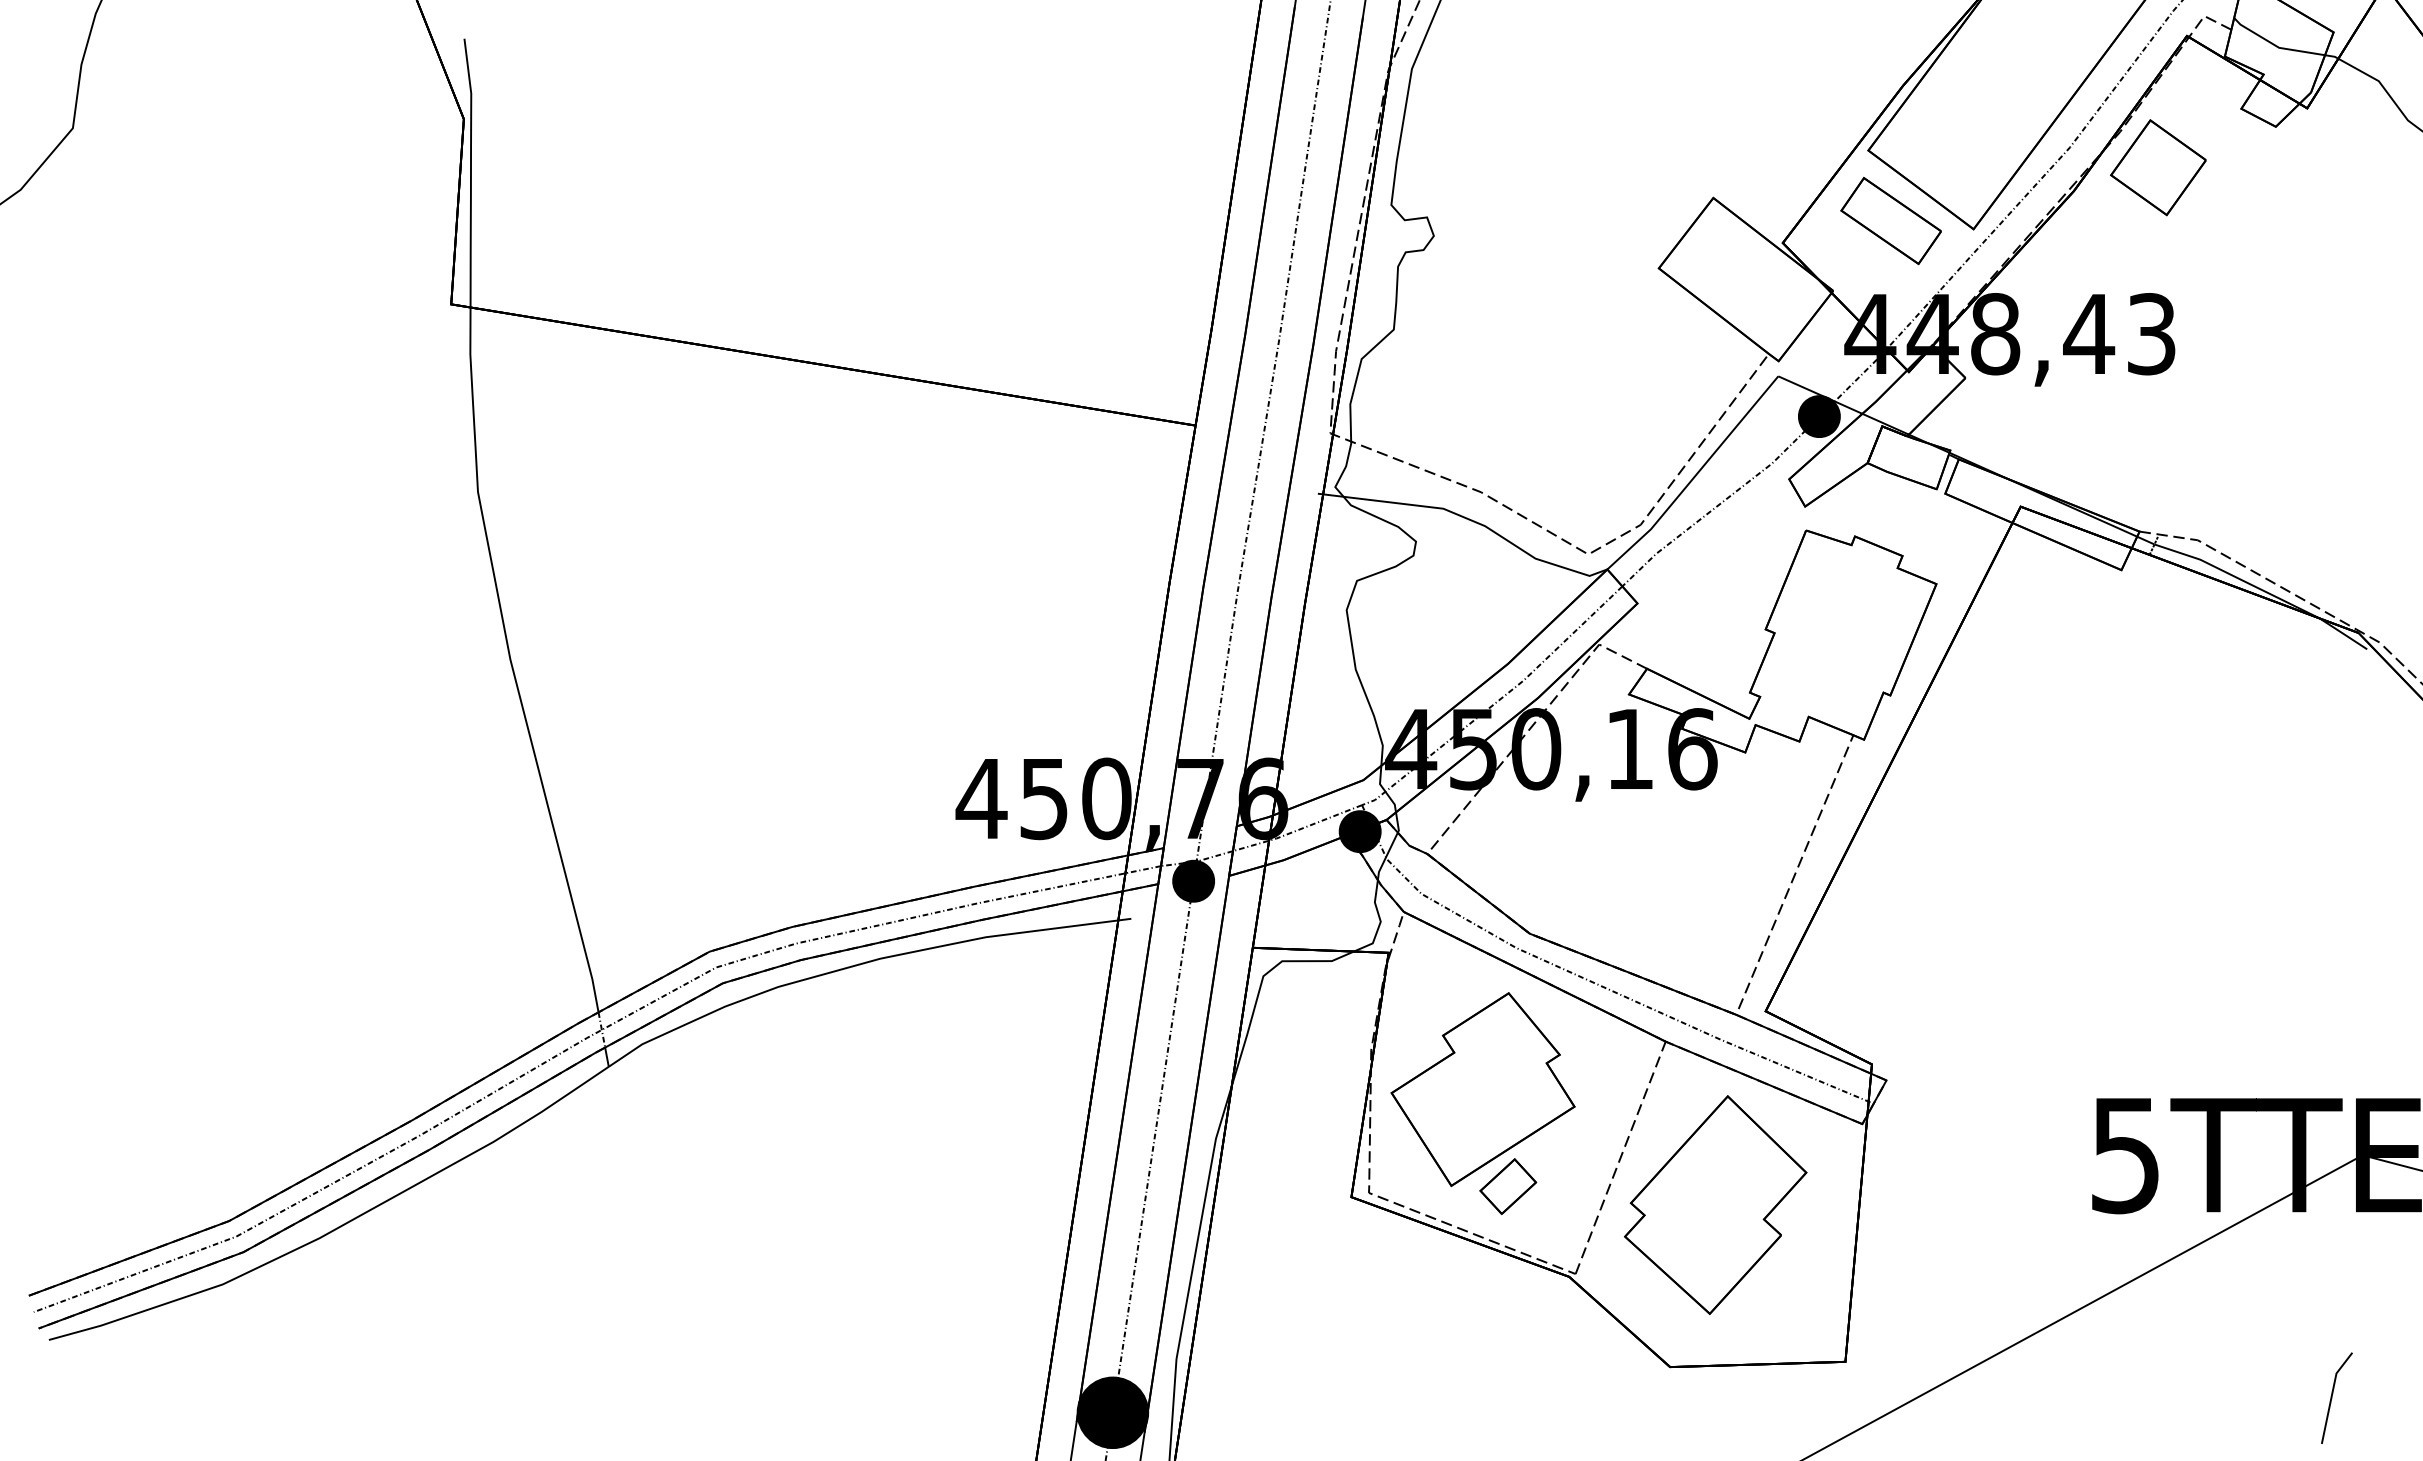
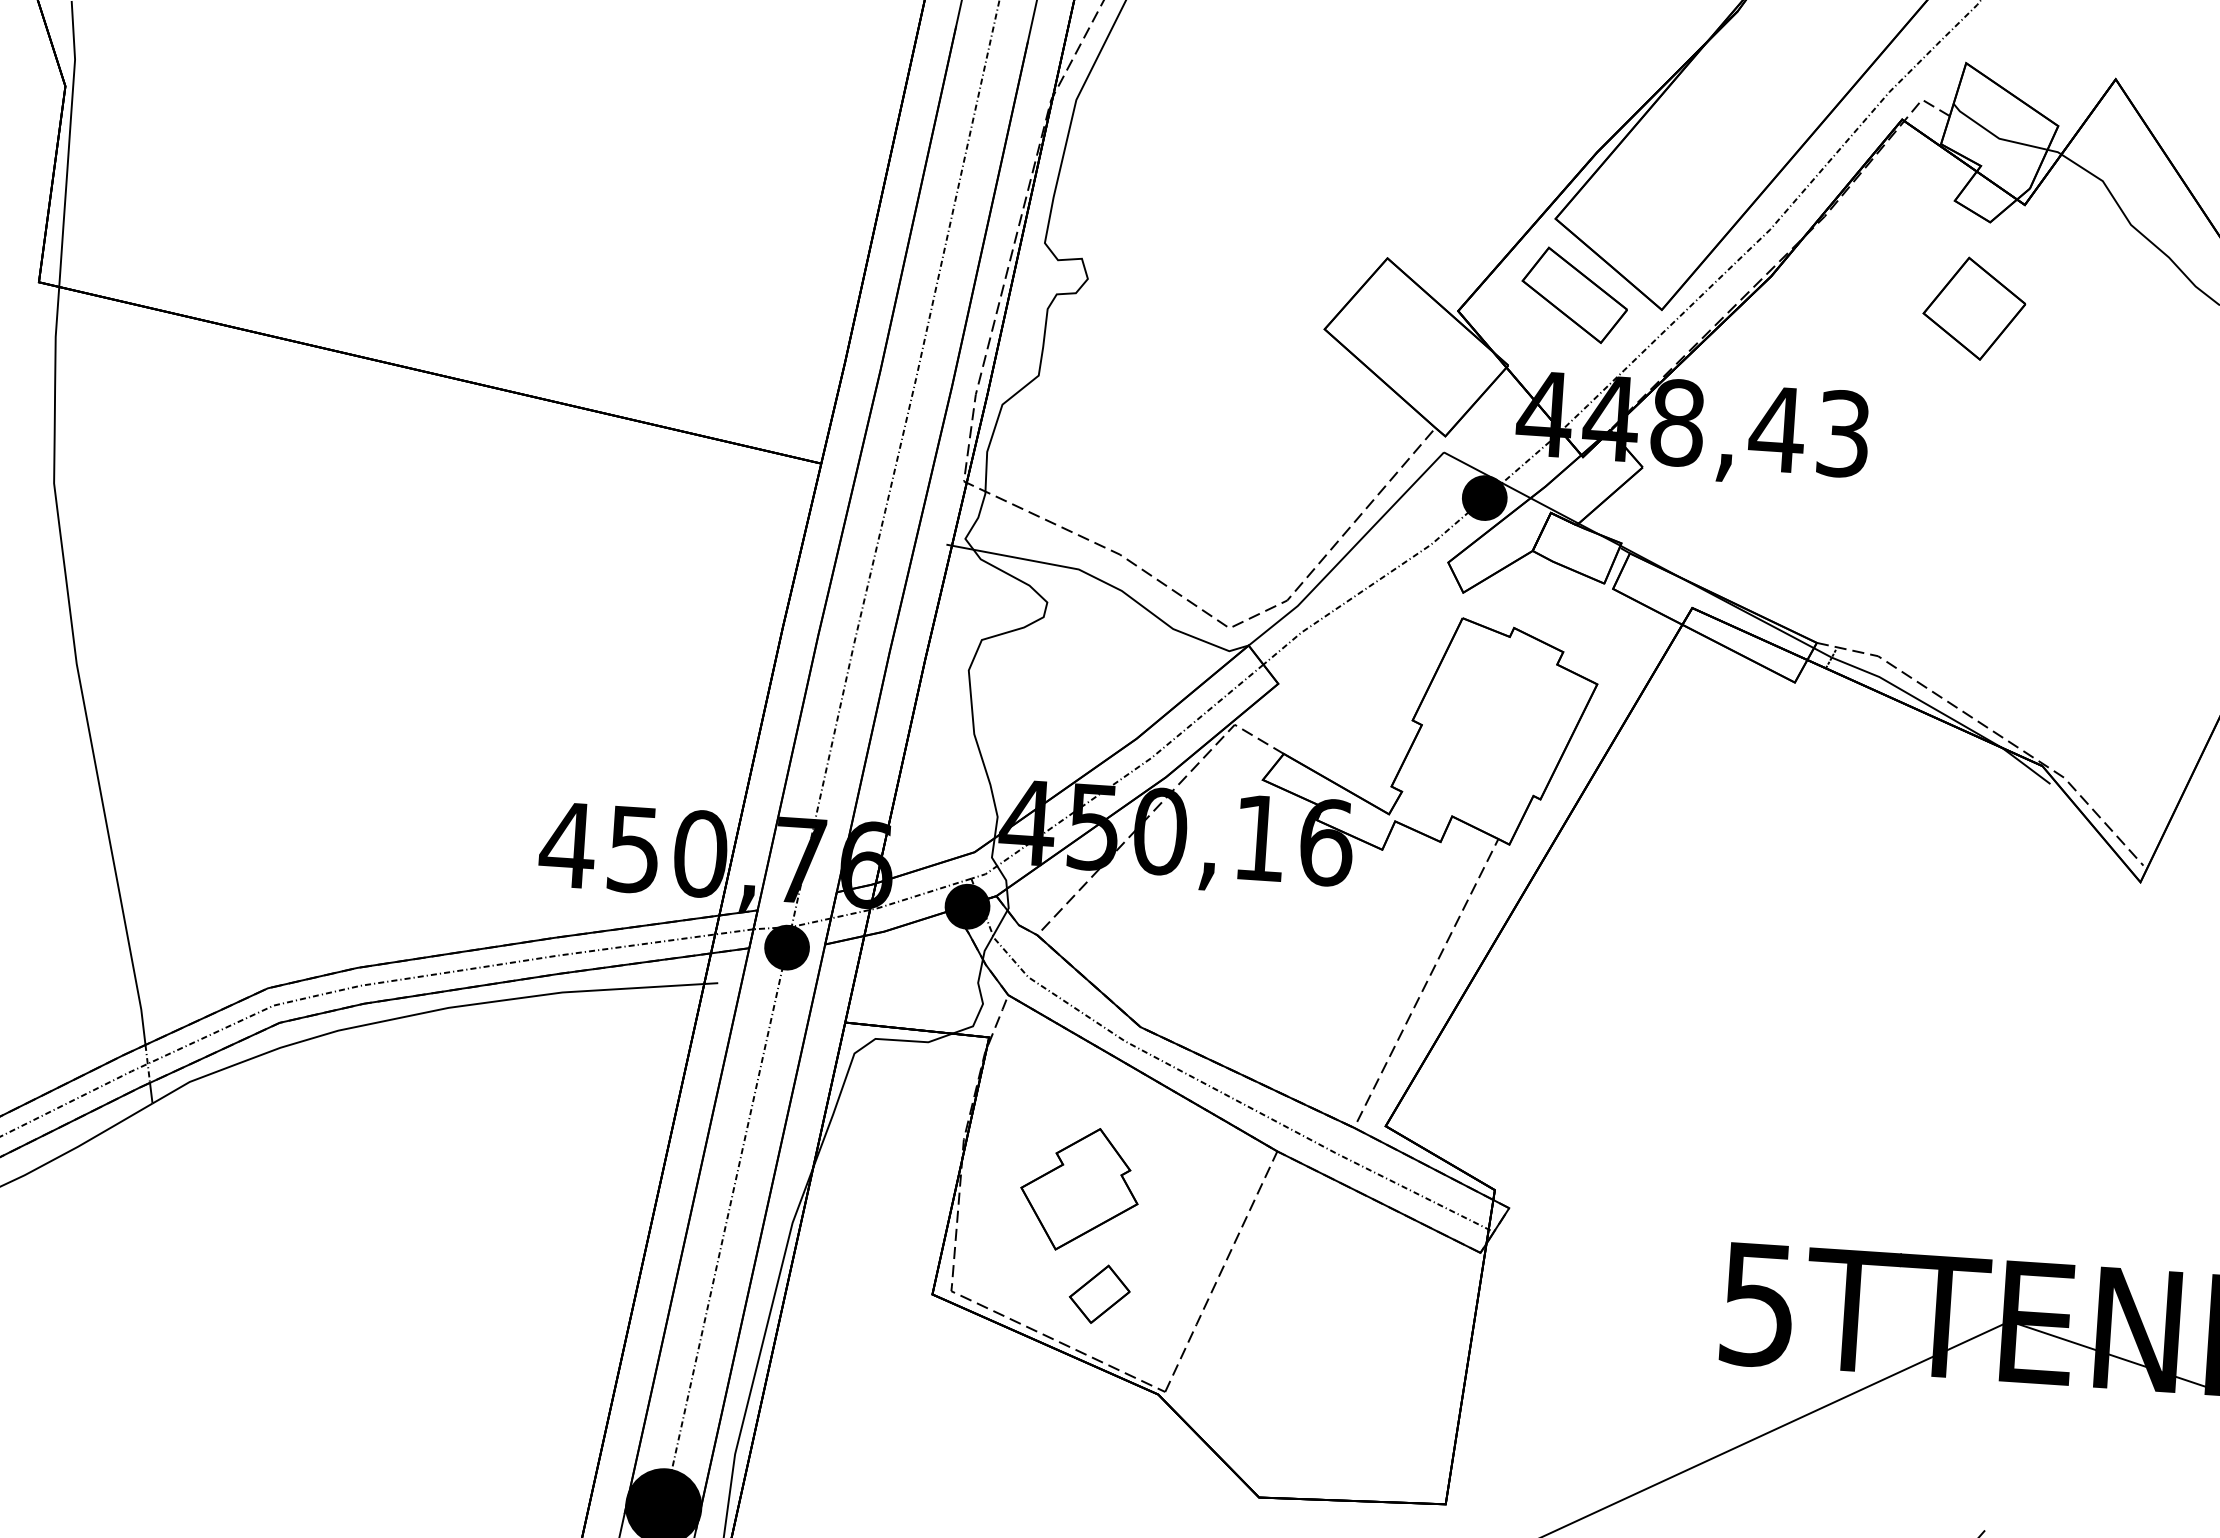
part: (2158, 167) -> (1974, 308), moved
part: (1482, 1089) -> (1079, 1189), size x0.6
part: (1715, 1204) -> (1318, 1327), removed

